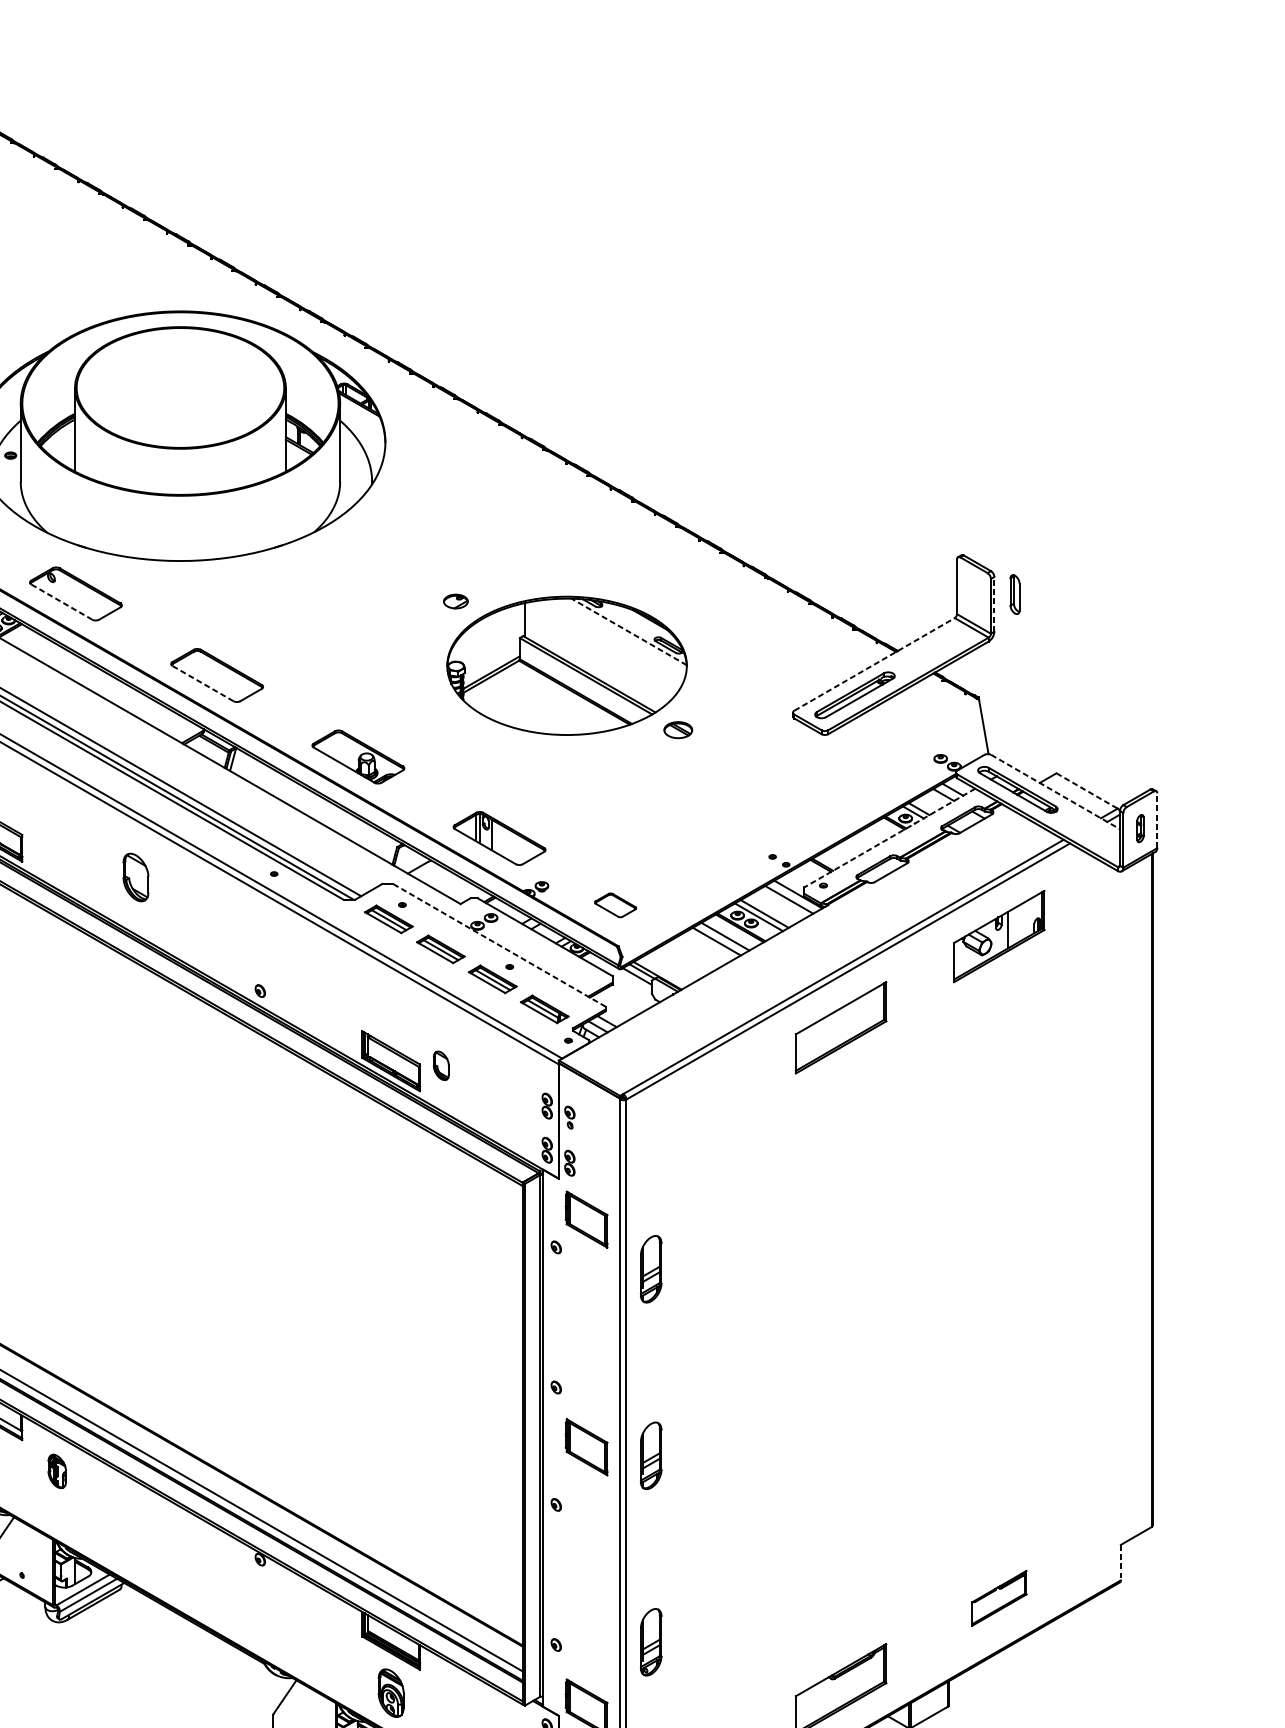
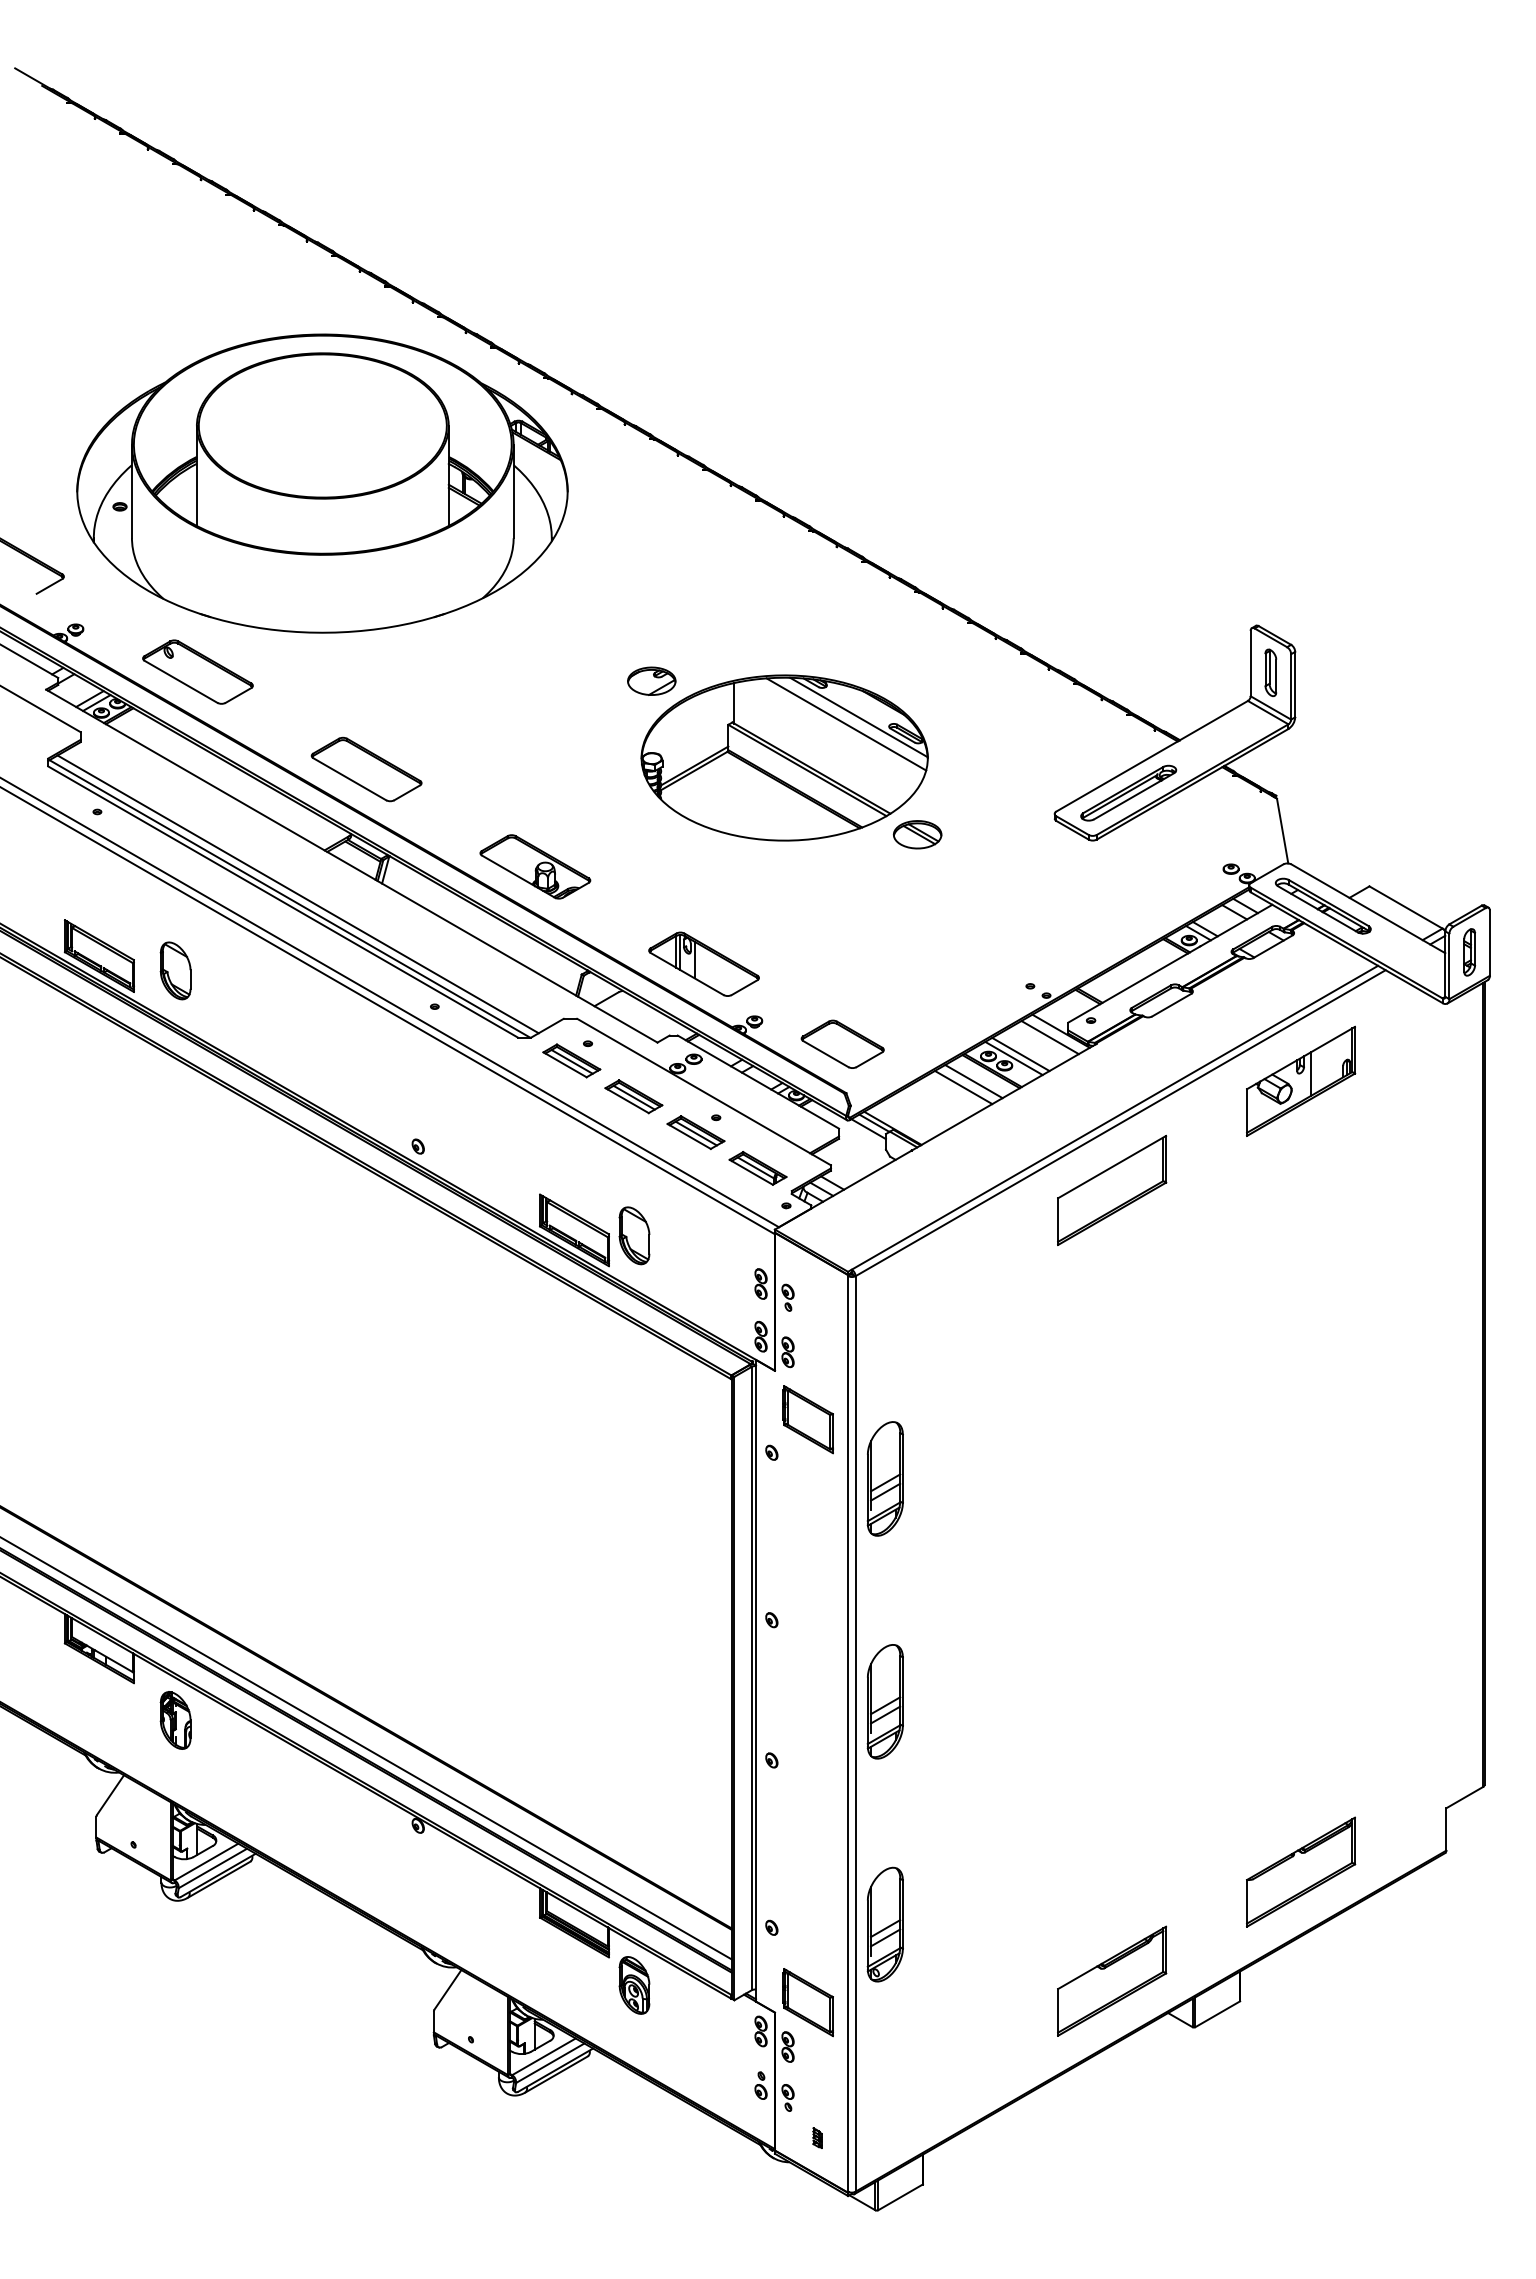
part: (1014, 594) -> (1270, 672), moved
part: (455, 600) -> (651, 680), size x1.67
line: (61, 601) -> (180, 681), dashed -> solid
line: (994, 604) -> (1295, 684), dashed -> solid
line: (628, 631) -> (858, 717), dashed -> solid
line: (618, 637) -> (846, 724), added
line: (874, 664) -> (1152, 756), dashed -> solid
line: (202, 683) -> (349, 779), dashed -> solid
part: (678, 729) -> (917, 834), size x1.43
line: (1087, 790) -> (1406, 907), dashed -> solid
line: (1055, 791) -> (1368, 908), dashed -> solid
line: (1156, 821) -> (1489, 943), dashed -> solid
part: (1140, 828) -> (1469, 952), size x1.43
line: (889, 837) -> (1170, 963), dashed -> solid
part: (135, 877) -> (175, 970), moved
part: (615, 904) -> (842, 1043), size x1.67
line: (499, 945) -> (704, 1092), dashed -> solid
part: (441, 1065) -> (634, 1235), size x1.67
part: (650, 1268) -> (884, 1478), size x1.43
part: (586, 1447) -> (807, 1691), removed
part: (650, 1455) -> (884, 1701), size x1.43
part: (57, 1471) -> (175, 1720), size x1.43
line: (1120, 1562) -> (1446, 1829), dashed -> solid
part: (999, 1597) -> (1301, 1871), size x1.67
part: (650, 1642) -> (884, 1924), size x1.43
part: (391, 1693) -> (634, 1985), moved

